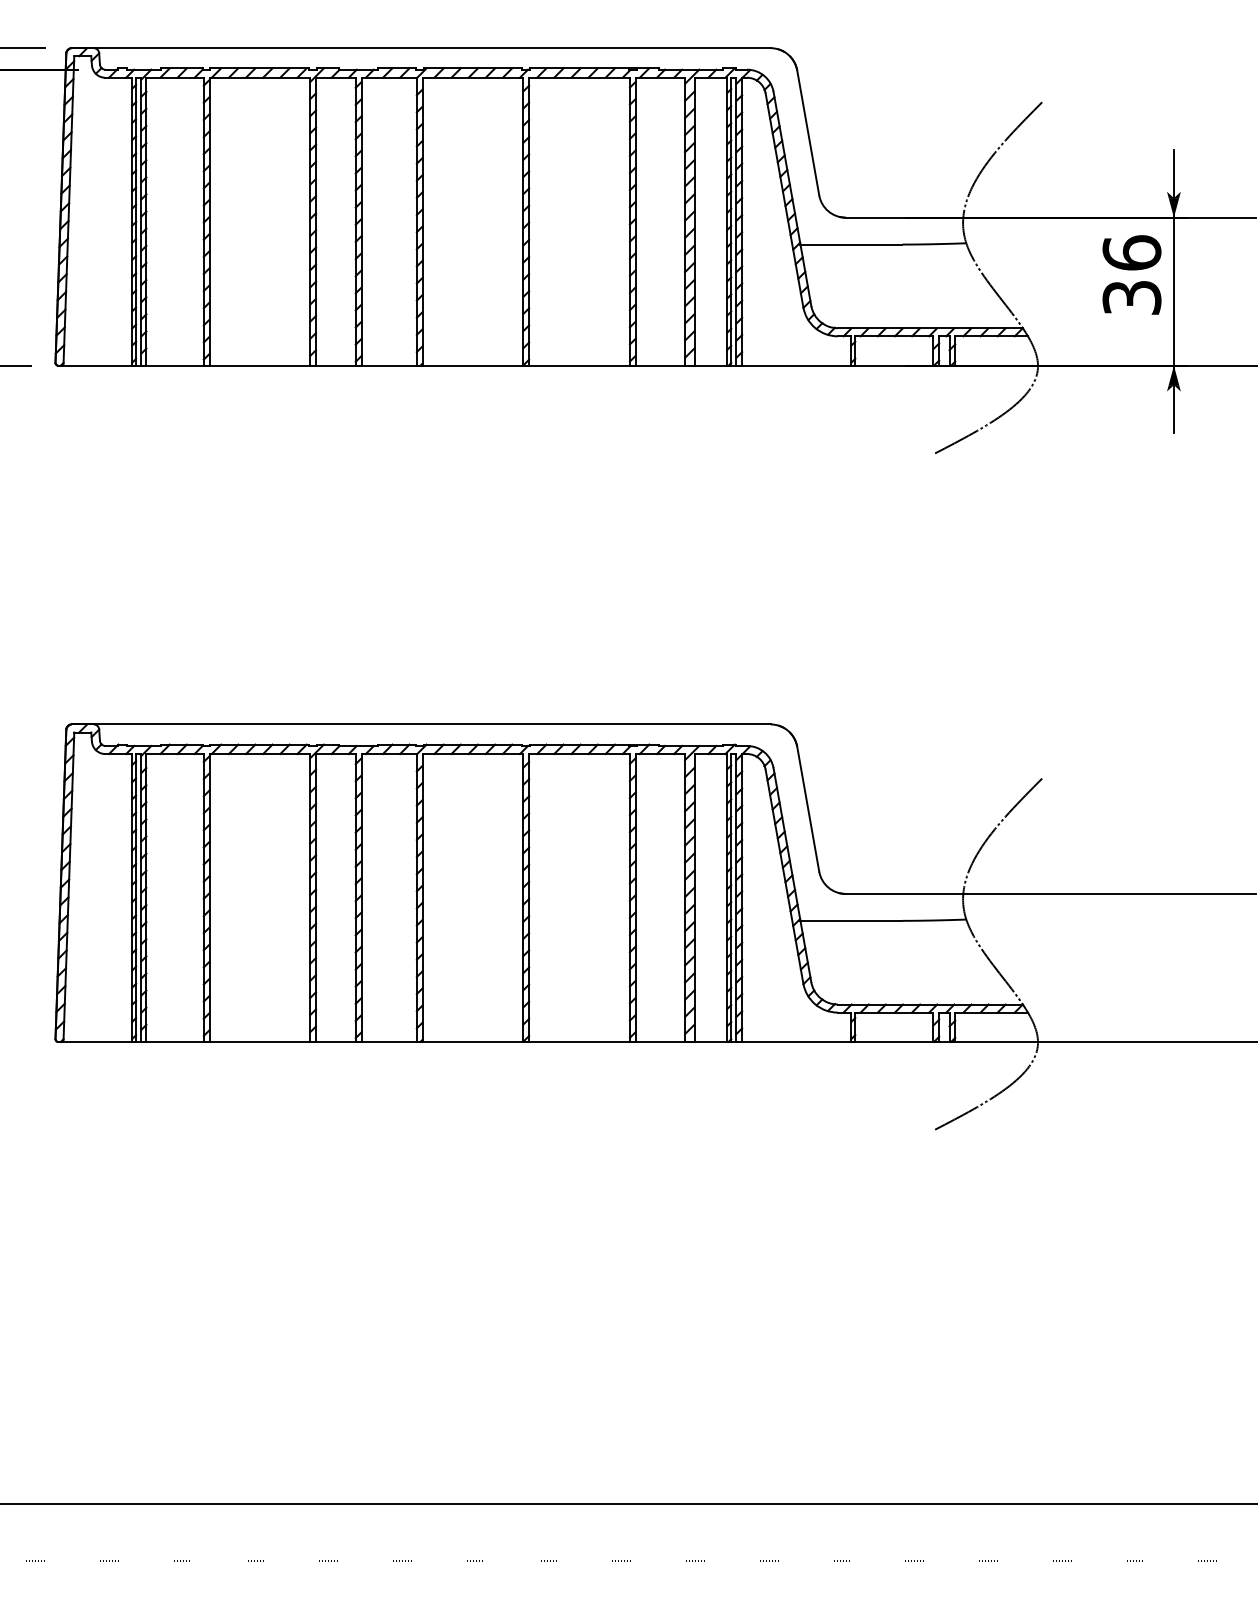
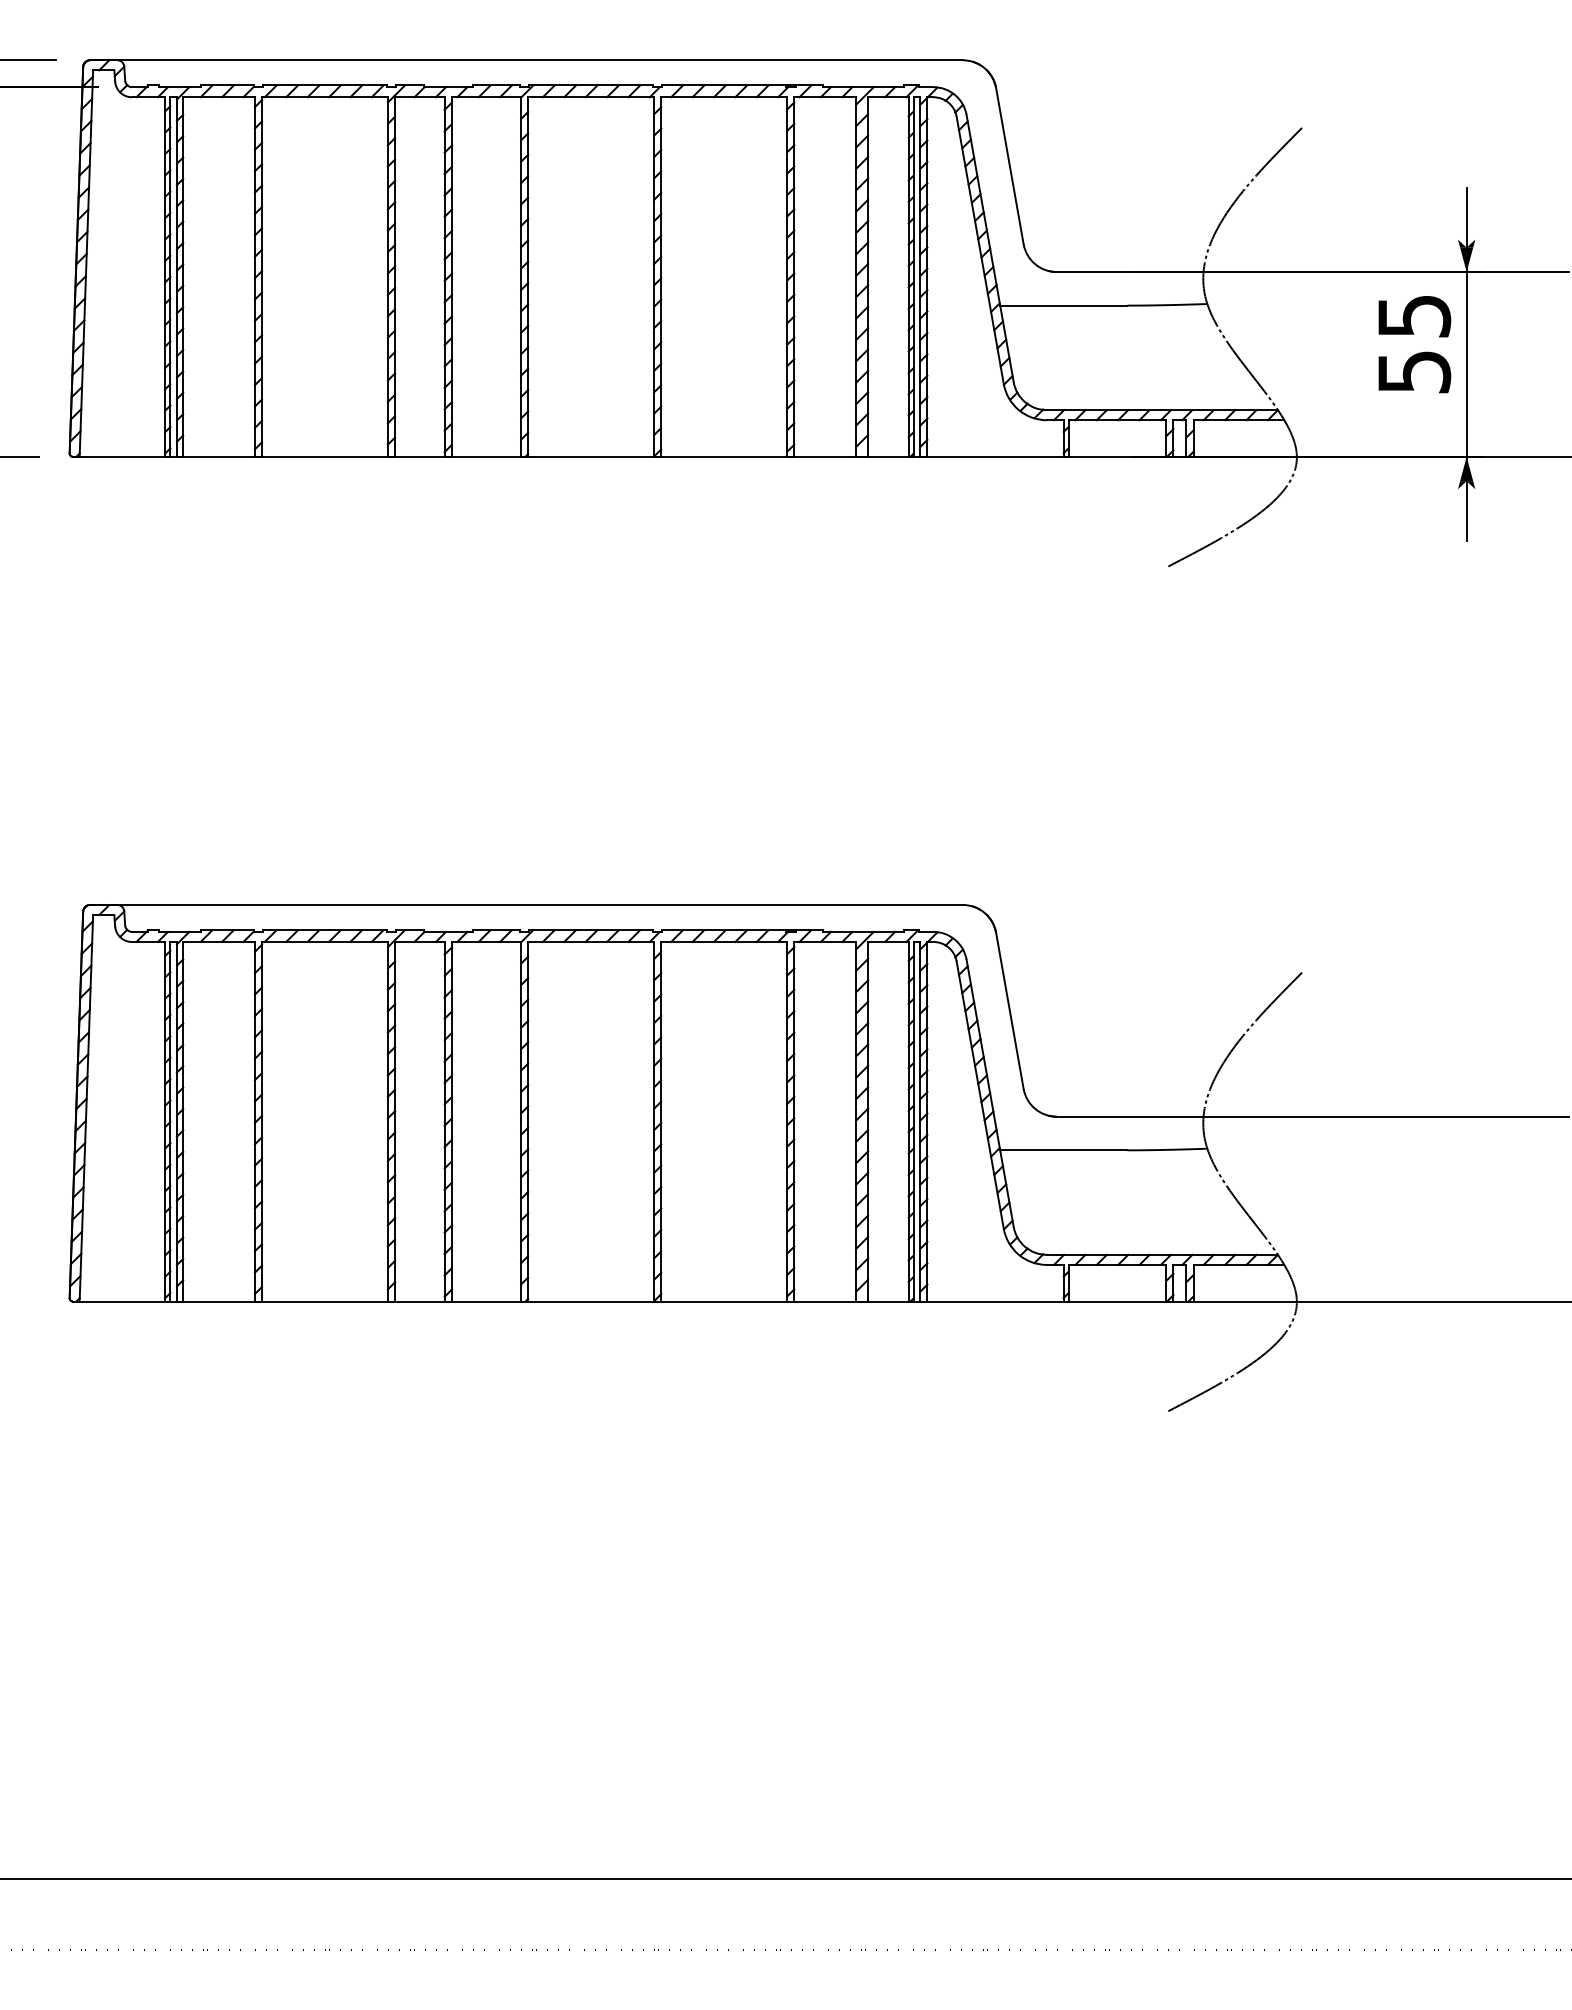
text: (1132, 274) -> (1414, 342), 36 -> 55

